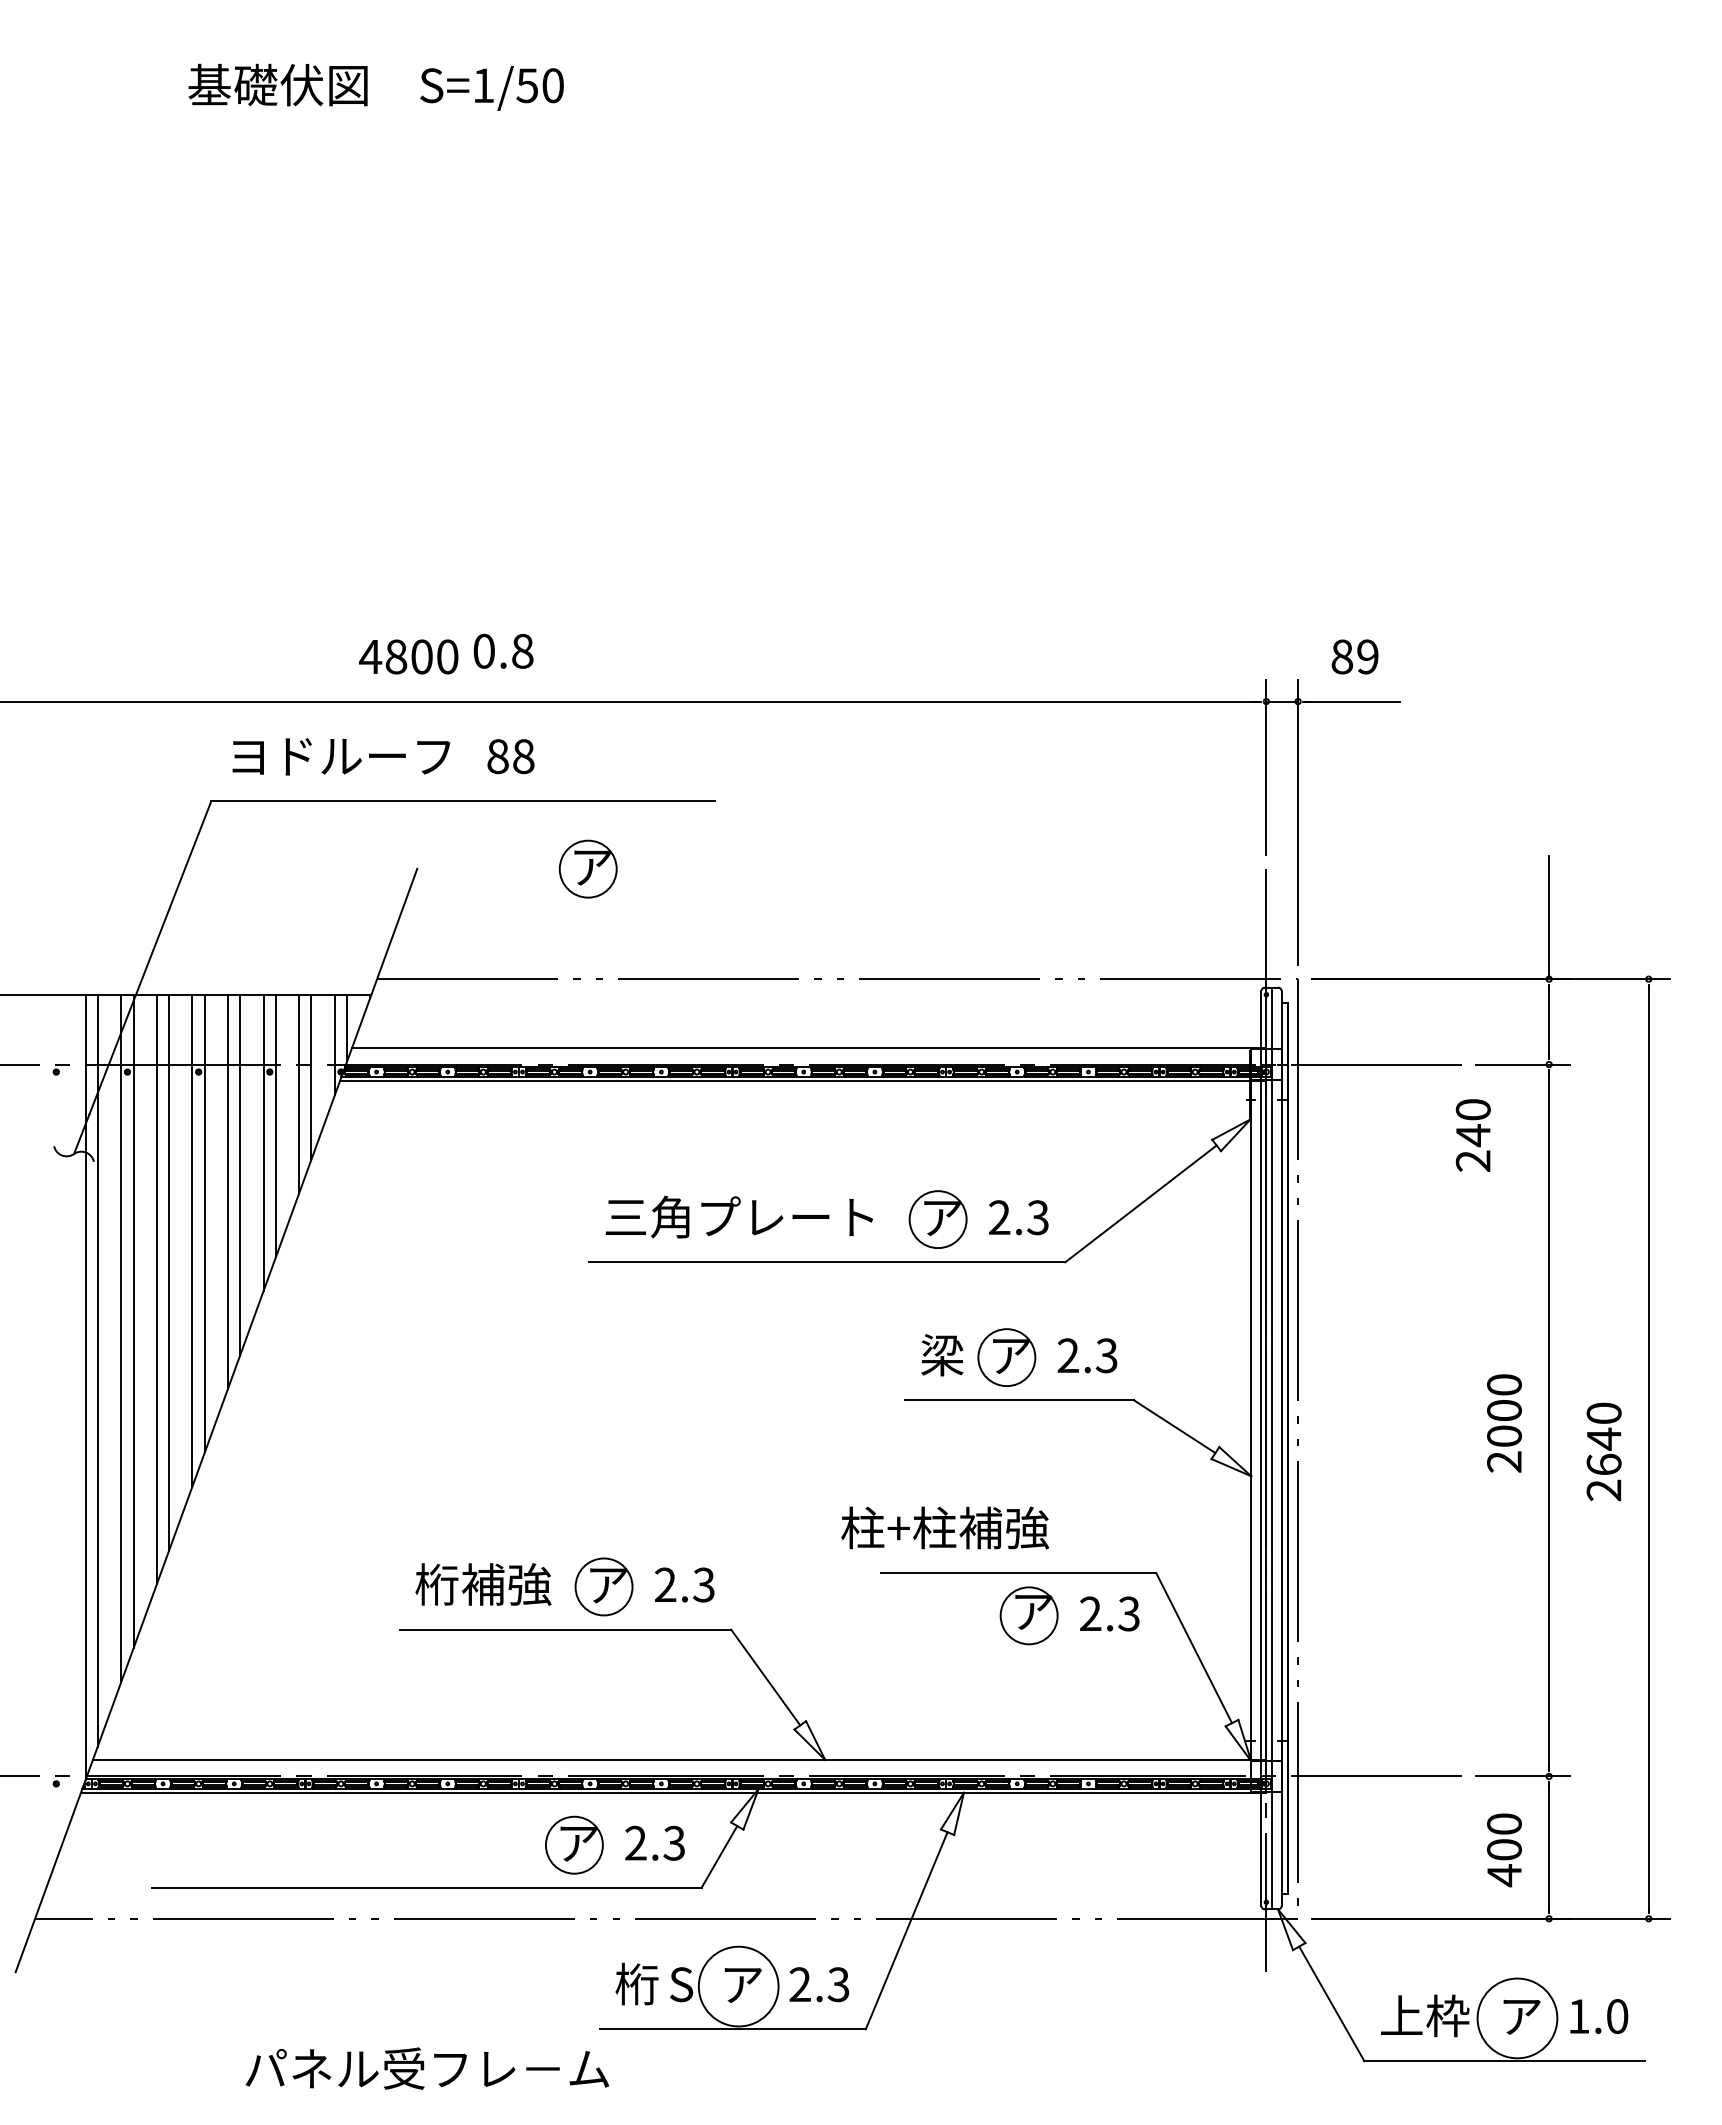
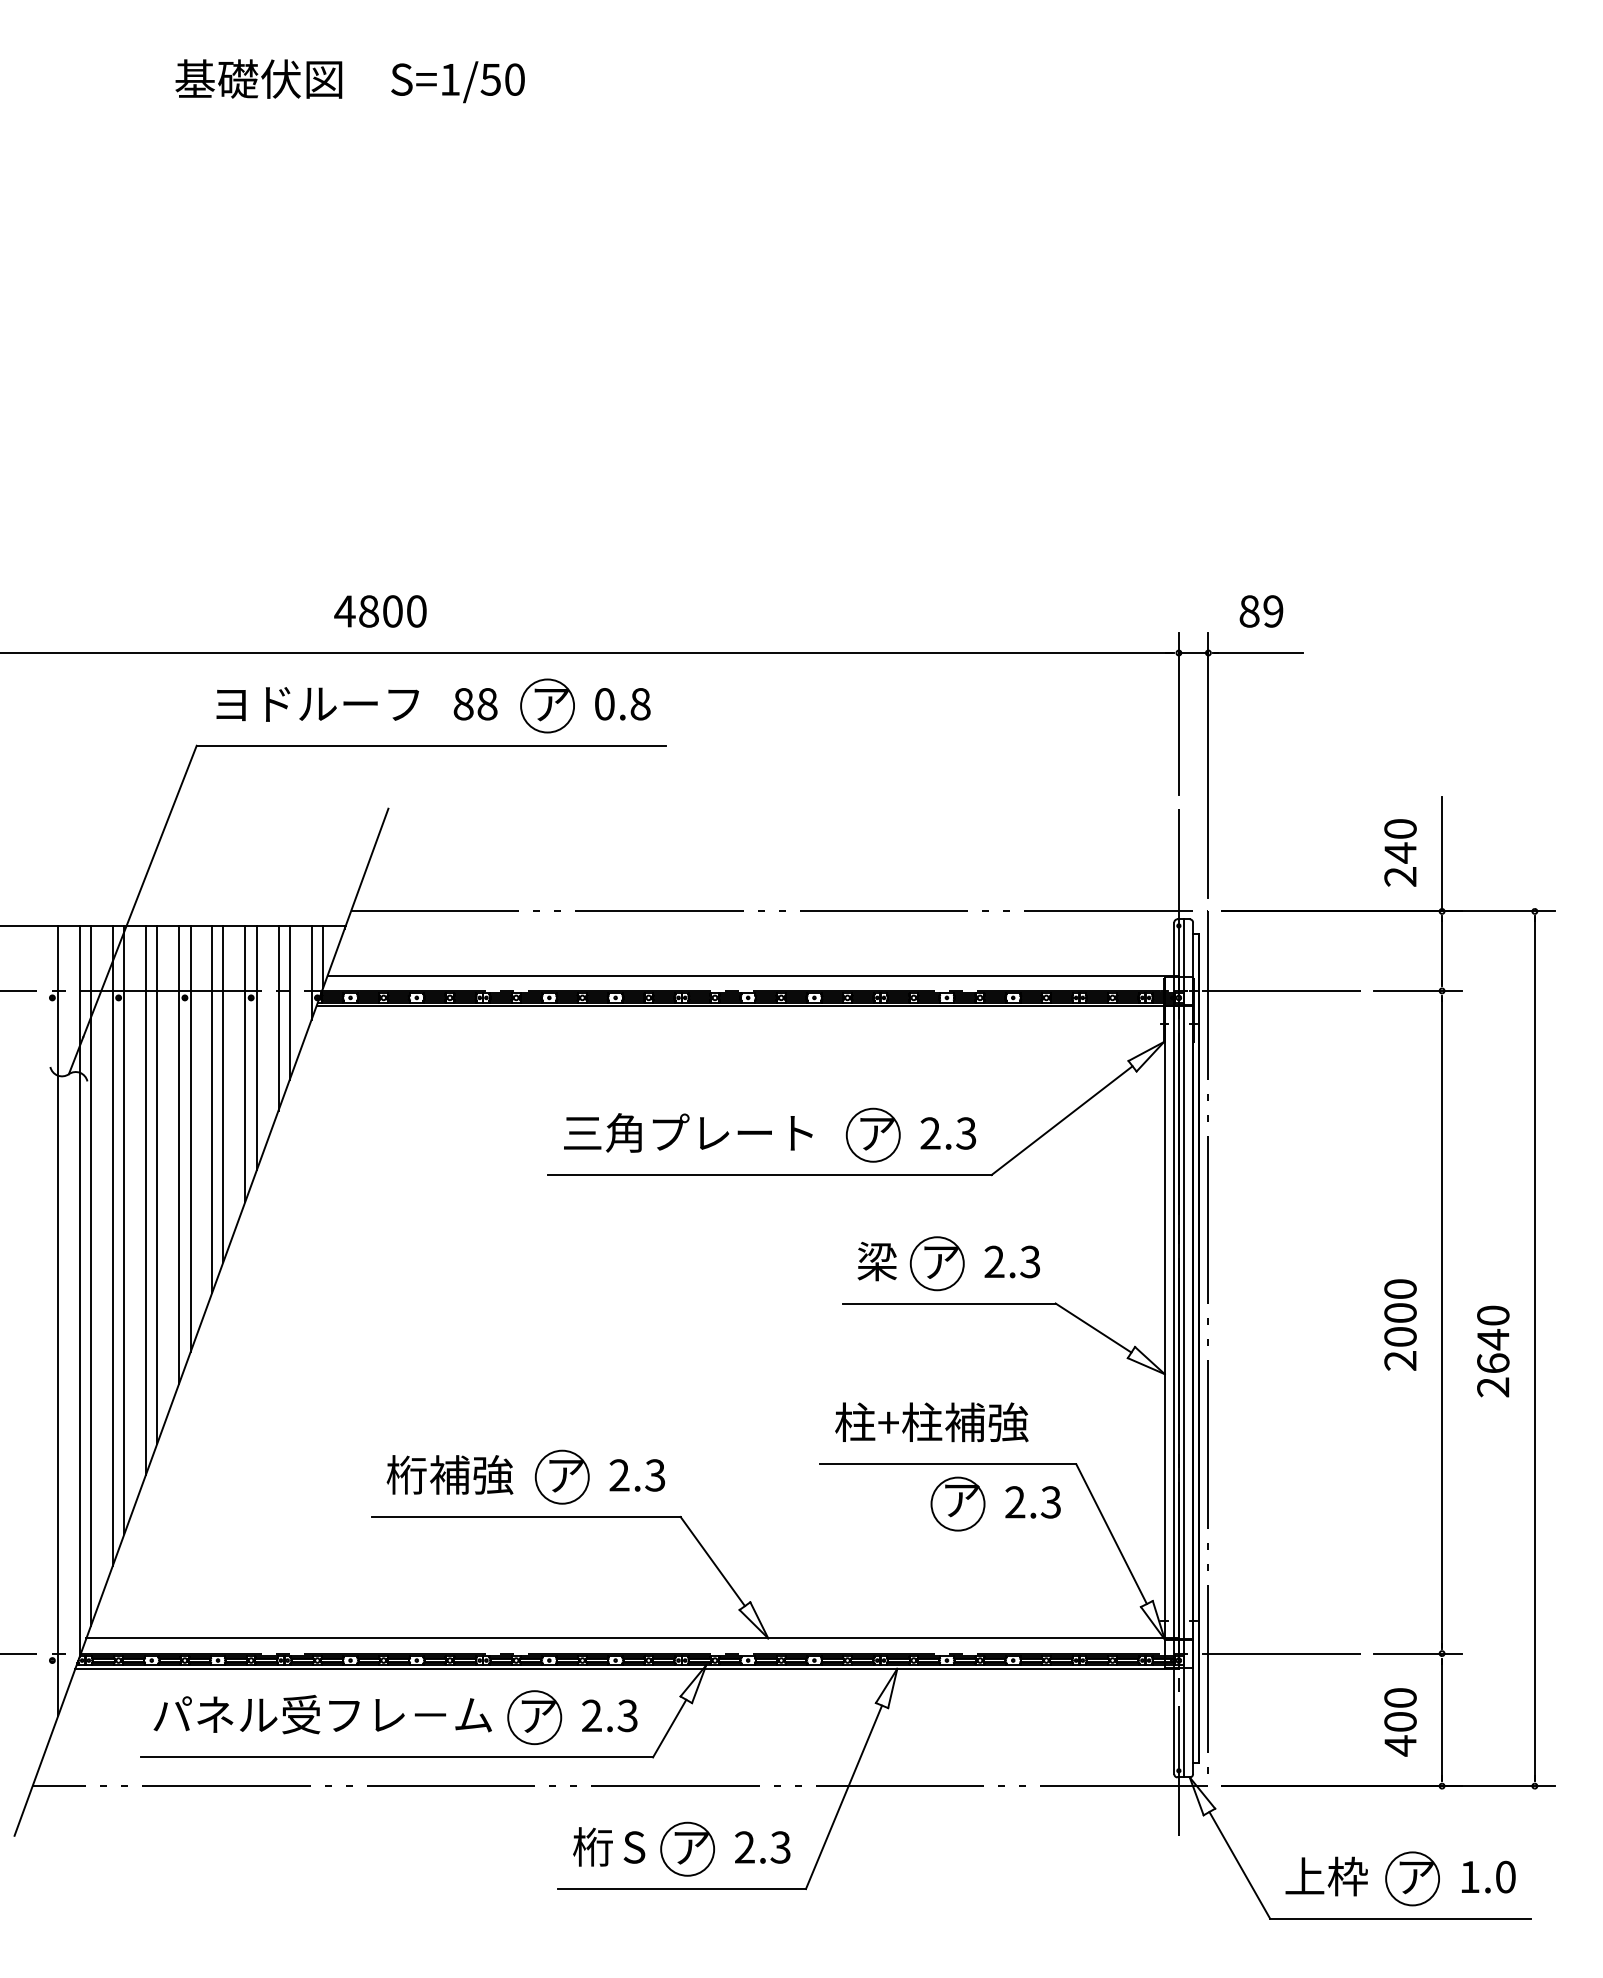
text: (503, 651) -> (622, 704), moved
part: (588, 868) -> (547, 705), moved
text: (1473, 1135) -> (1400, 852), moved
line: (62, 1418) -> (58, 1320), added
text: (944, 1528) -> (931, 1422), moved
circle: (738, 1985) -> (687, 1848), size x0.71
circle: (1517, 2018) -> (1412, 1878), size x0.71
text: (427, 2068) -> (322, 1714), moved

